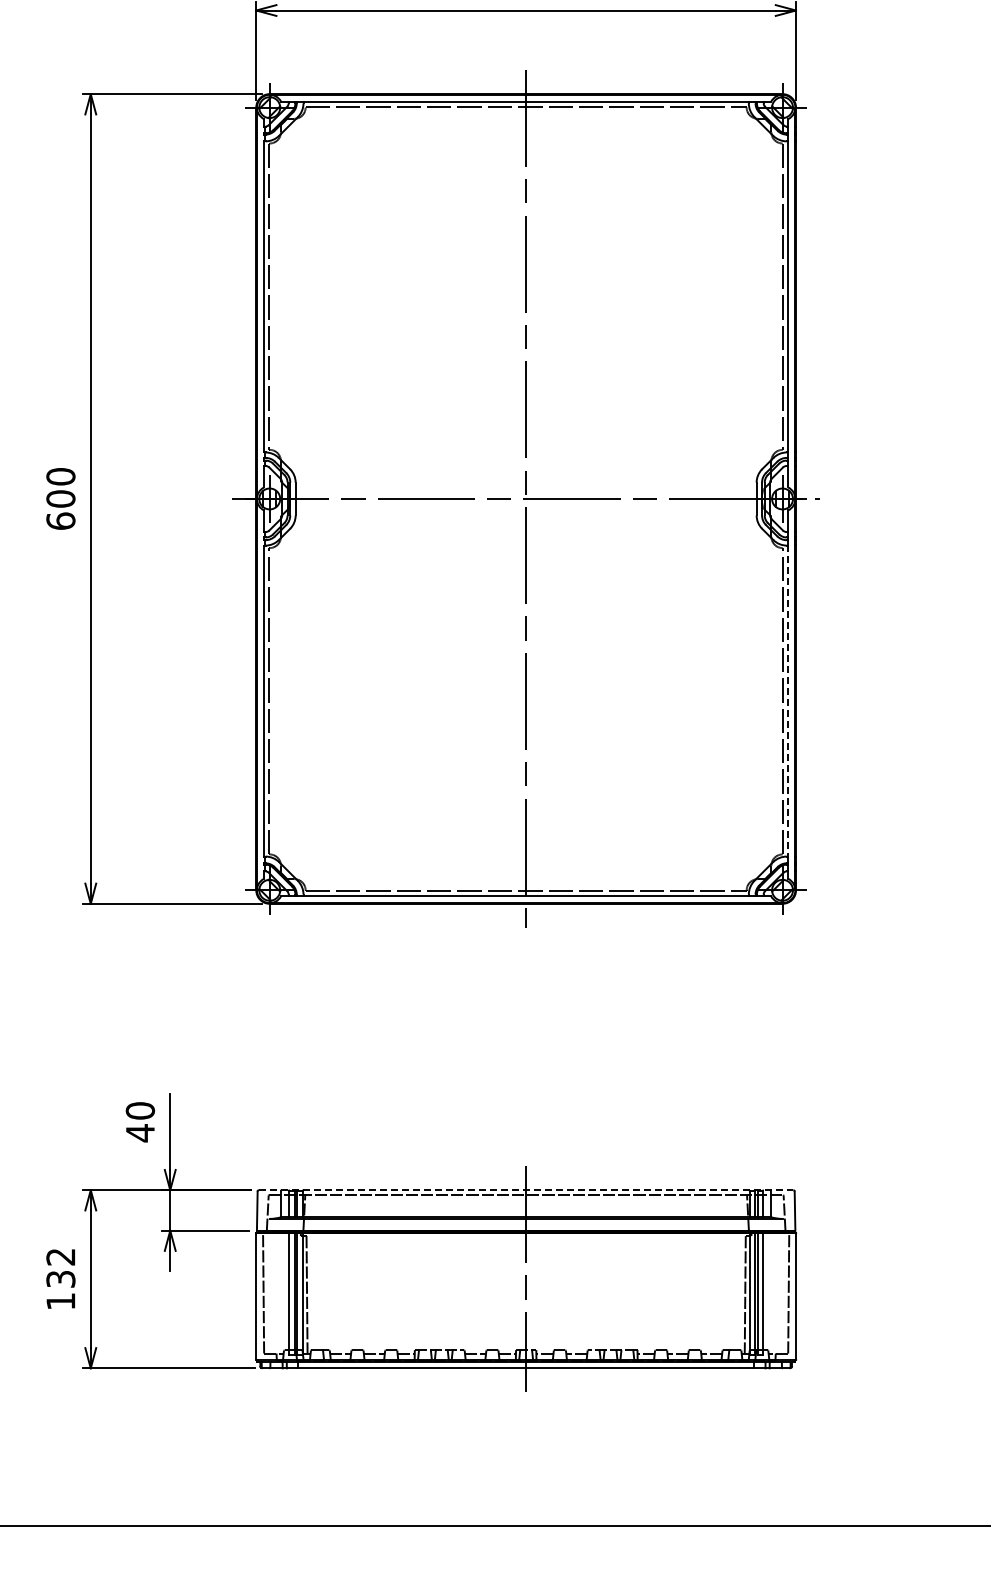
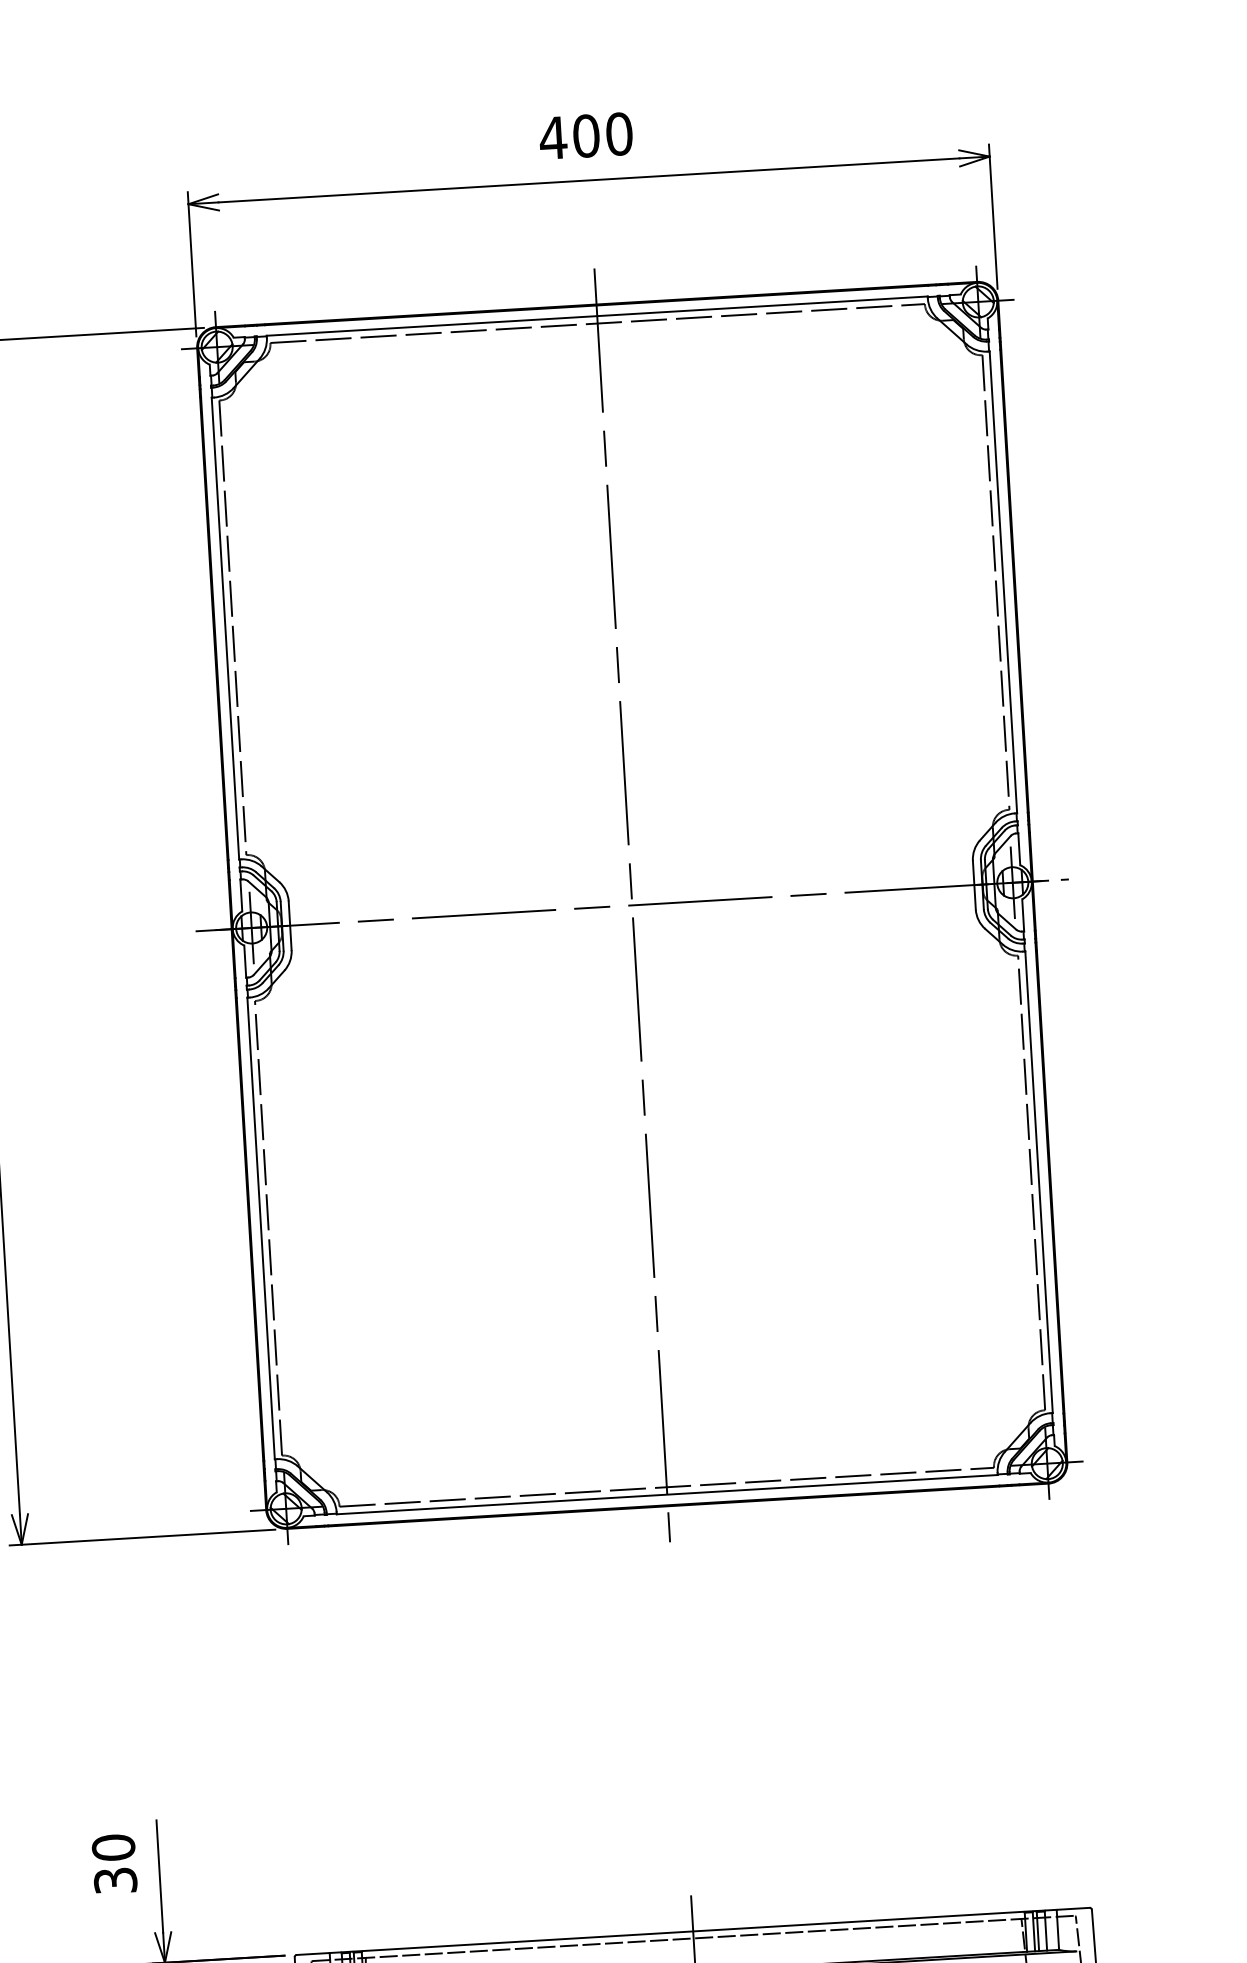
line: (788, 701) -> (1039, 1182), dashed -> solid
text: (140, 1133) -> (115, 1881), 40 -> 30
line: (526, 1190) -> (693, 1931), dashed -> solid

